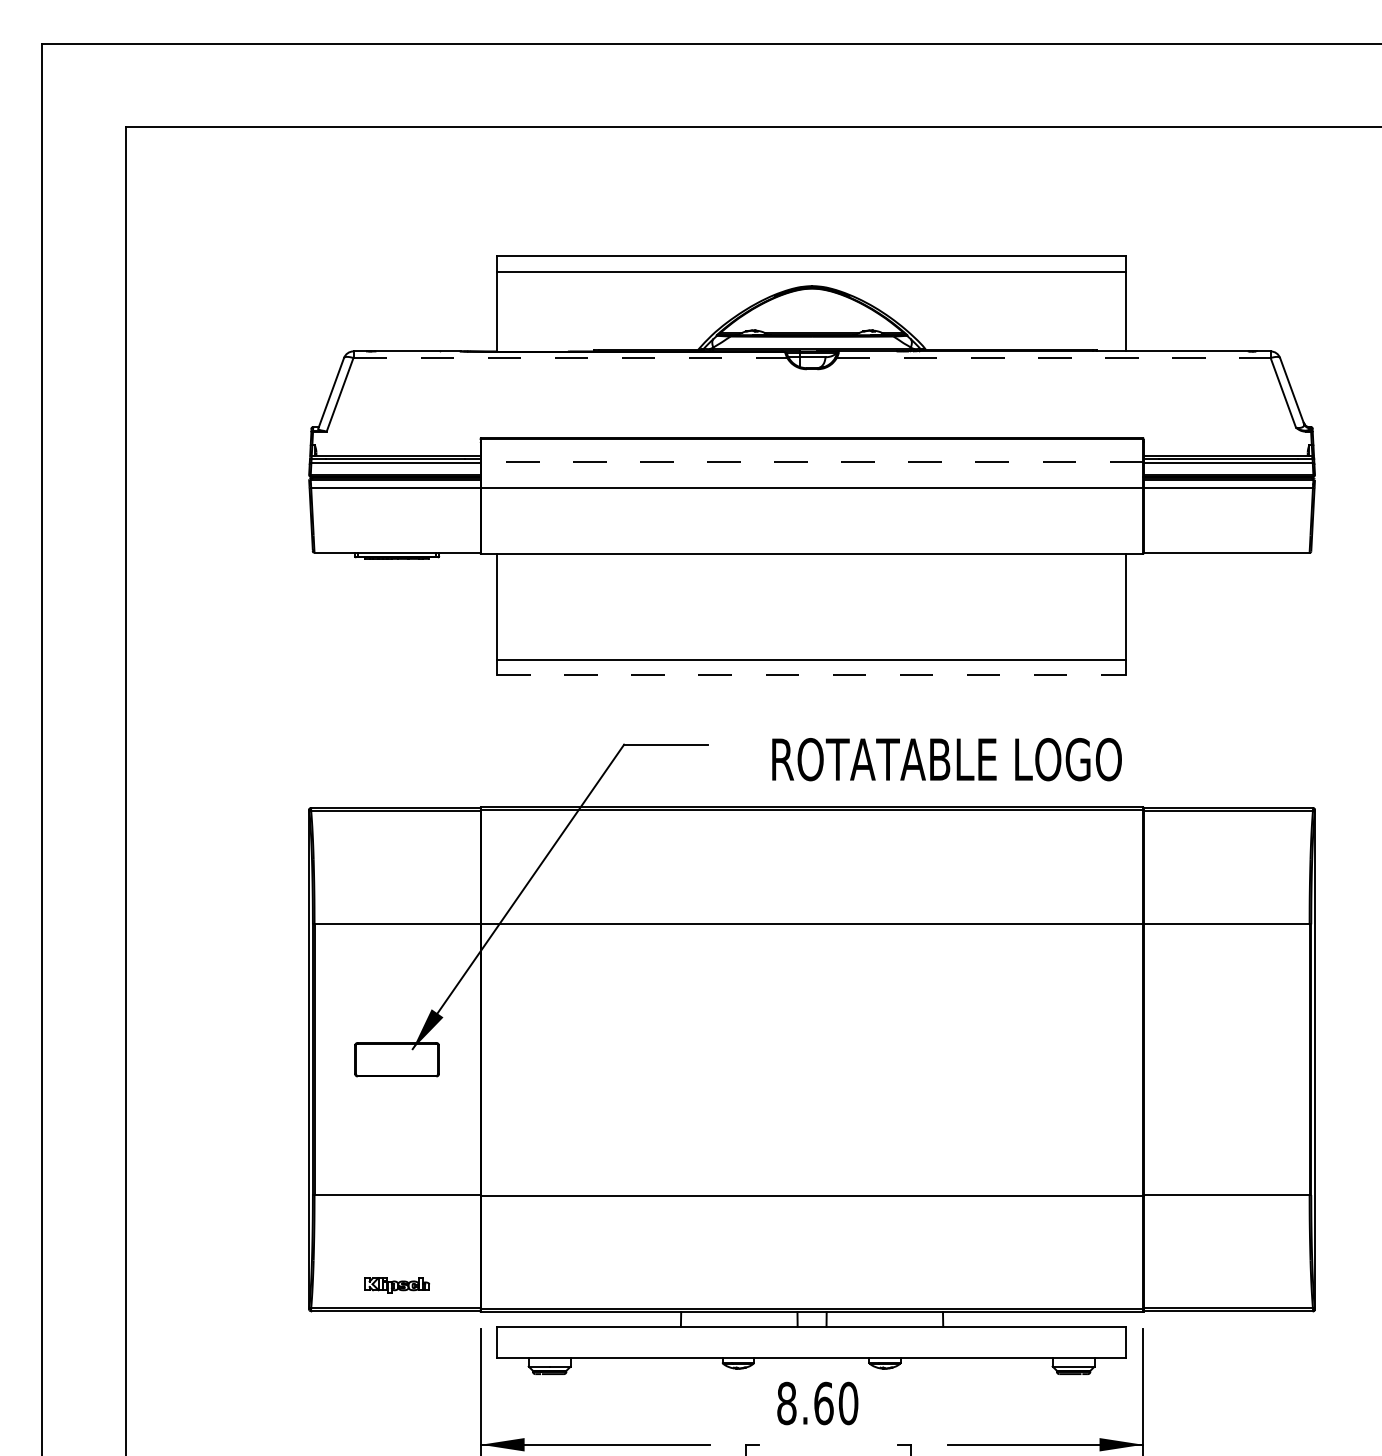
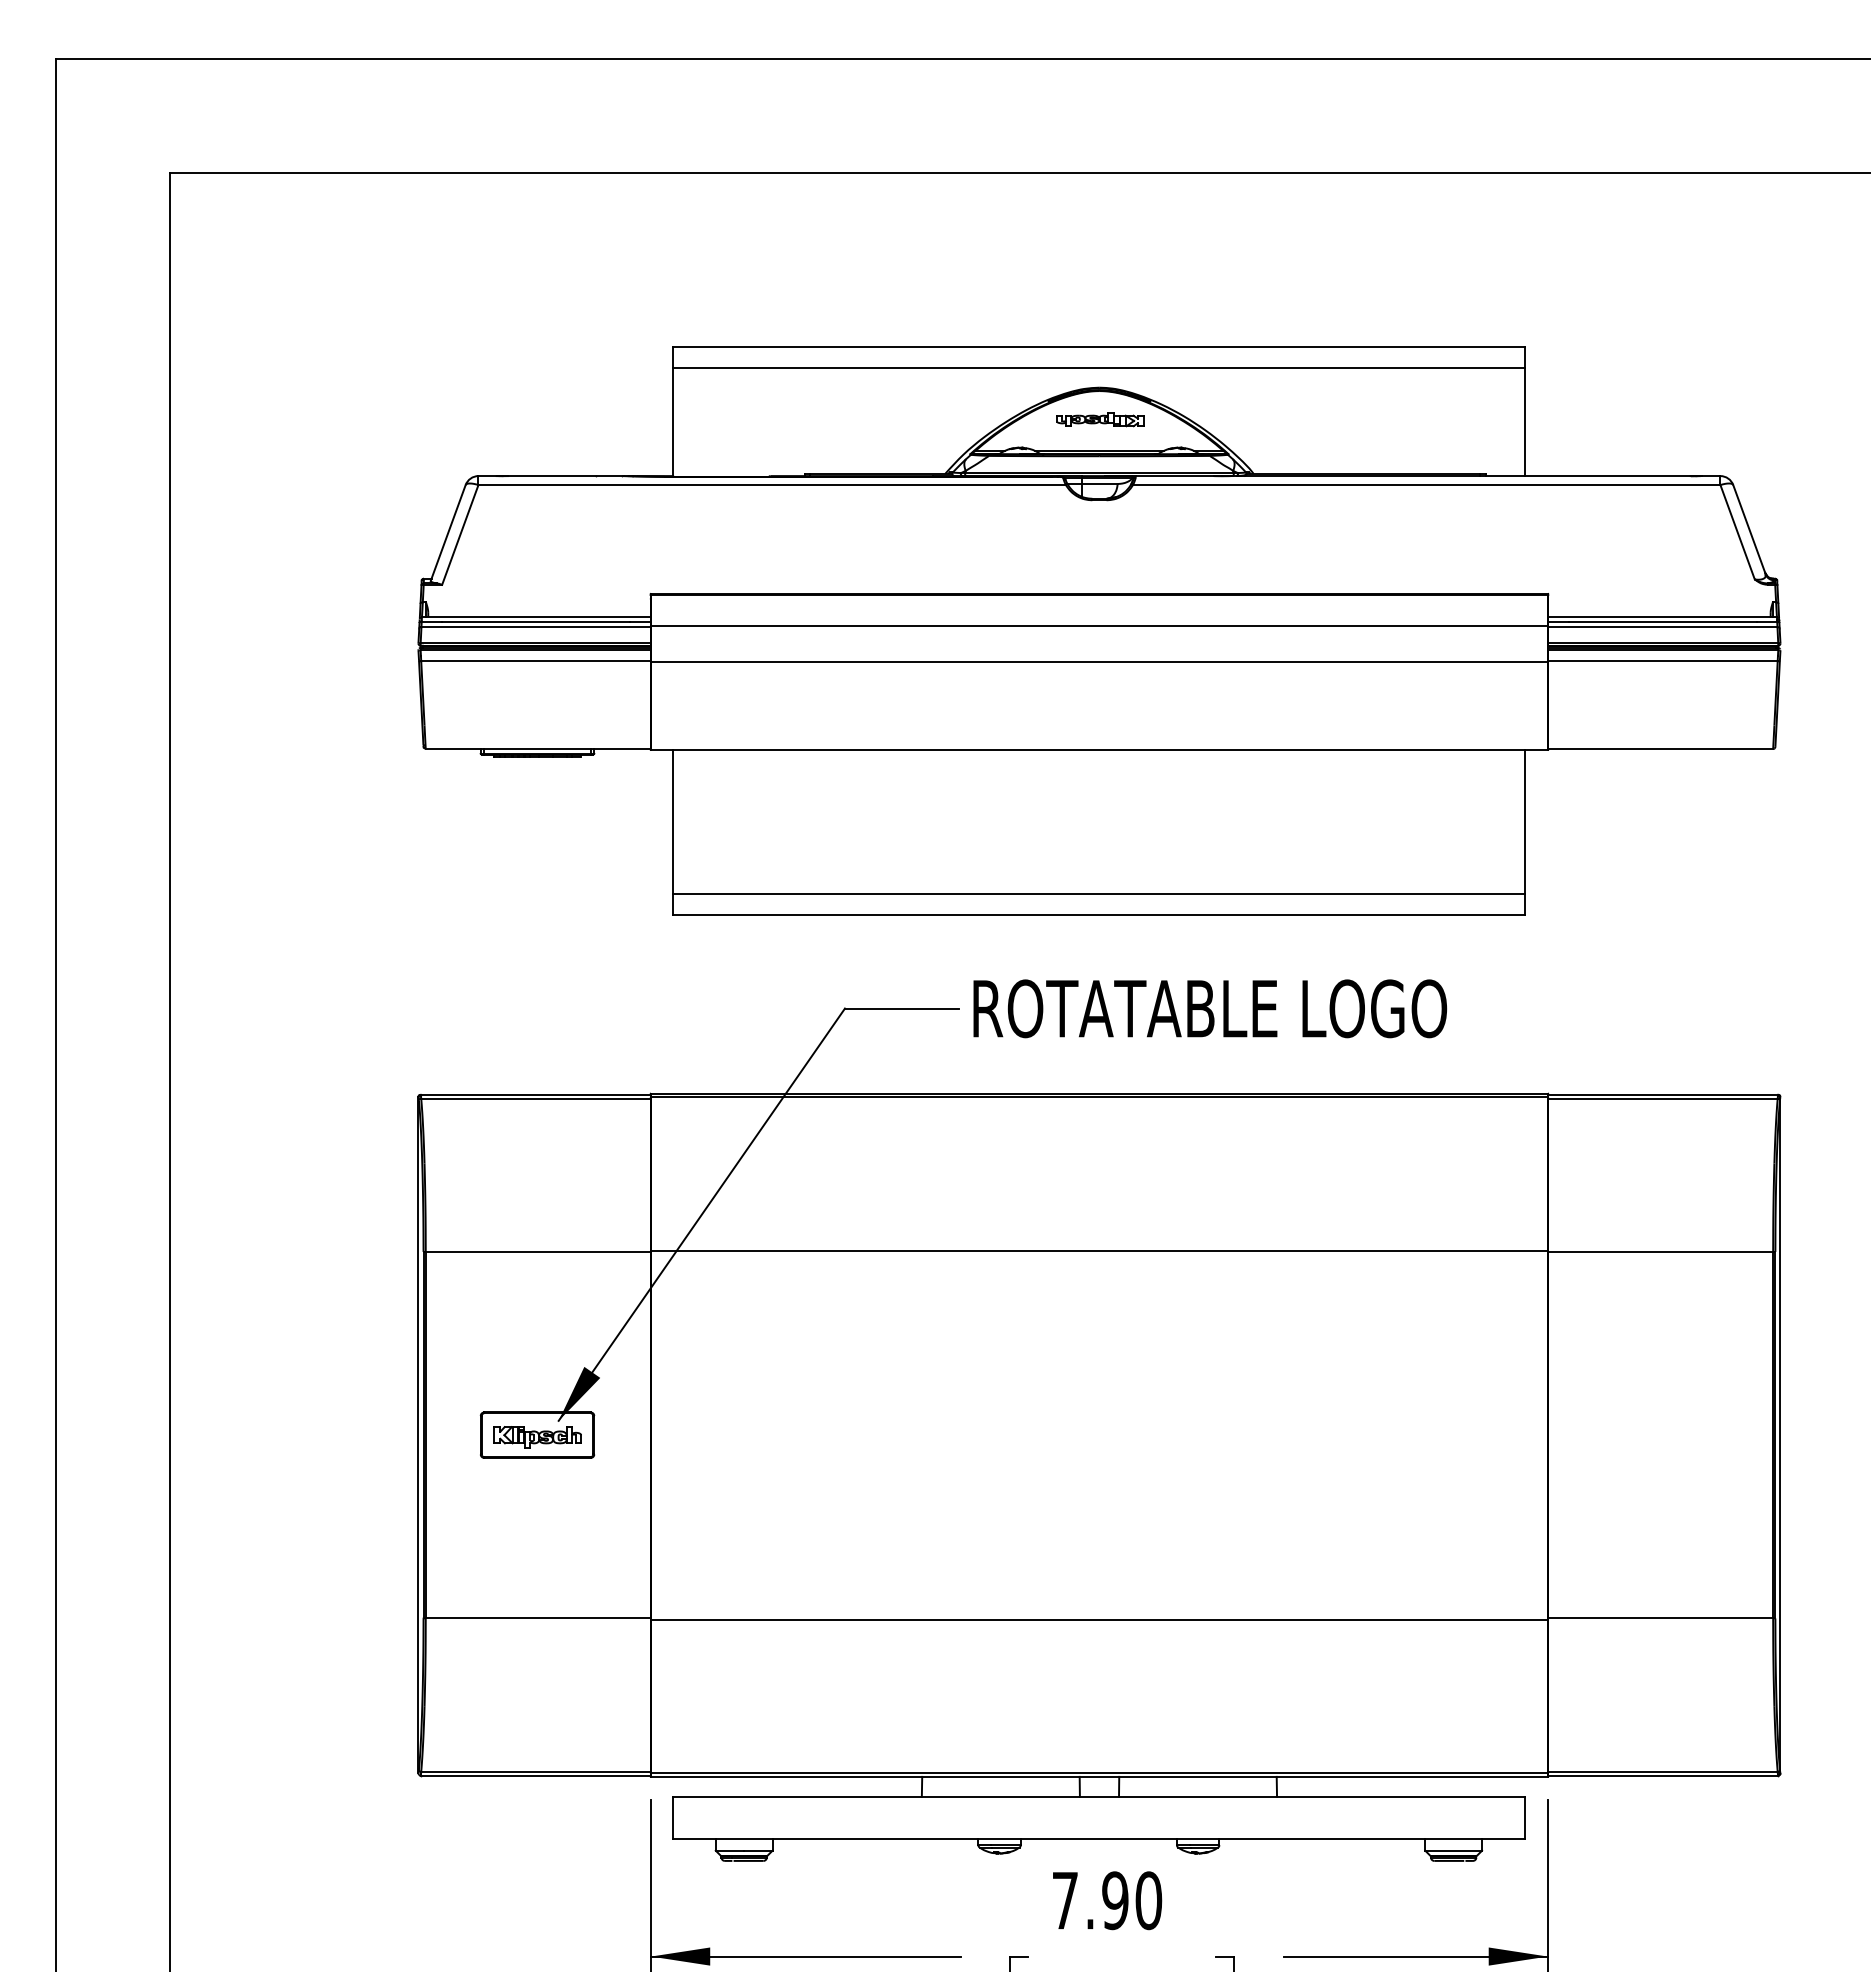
part: (812, 309) -> (1100, 419), added
line: (570, 358) -> (772, 485), dashed -> solid
line: (1053, 358) -> (1426, 485), dashed -> solid
line: (811, 462) -> (1098, 626), dashed -> solid
line: (811, 675) -> (1098, 914), dashed -> solid
text: (947, 759) -> (1210, 1008), moved
part: (397, 1285) -> (537, 1437), moved
text: (805, 1403) -> (1090, 1900), 8.60 -> 7.90

